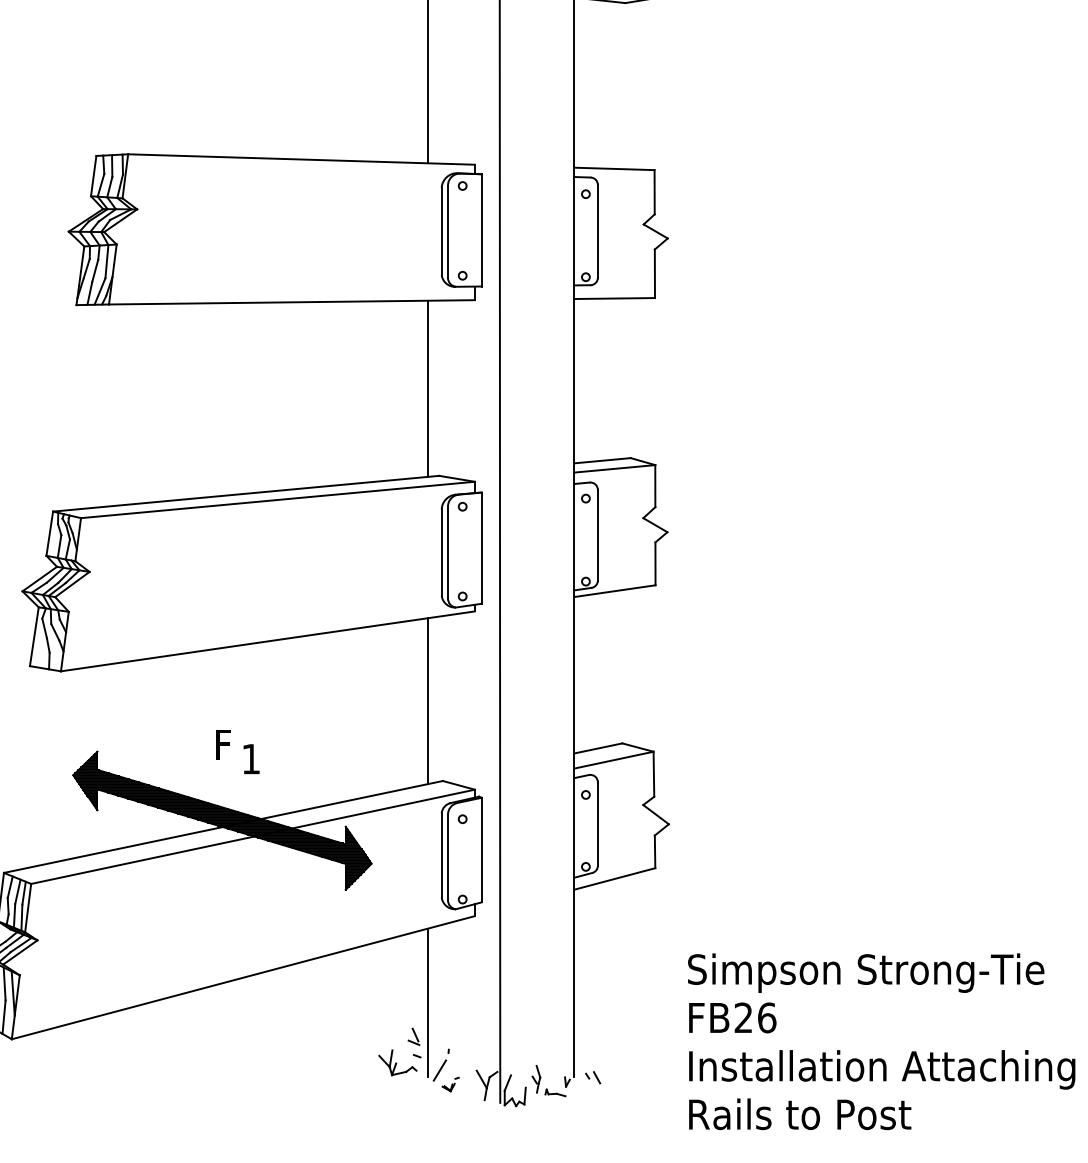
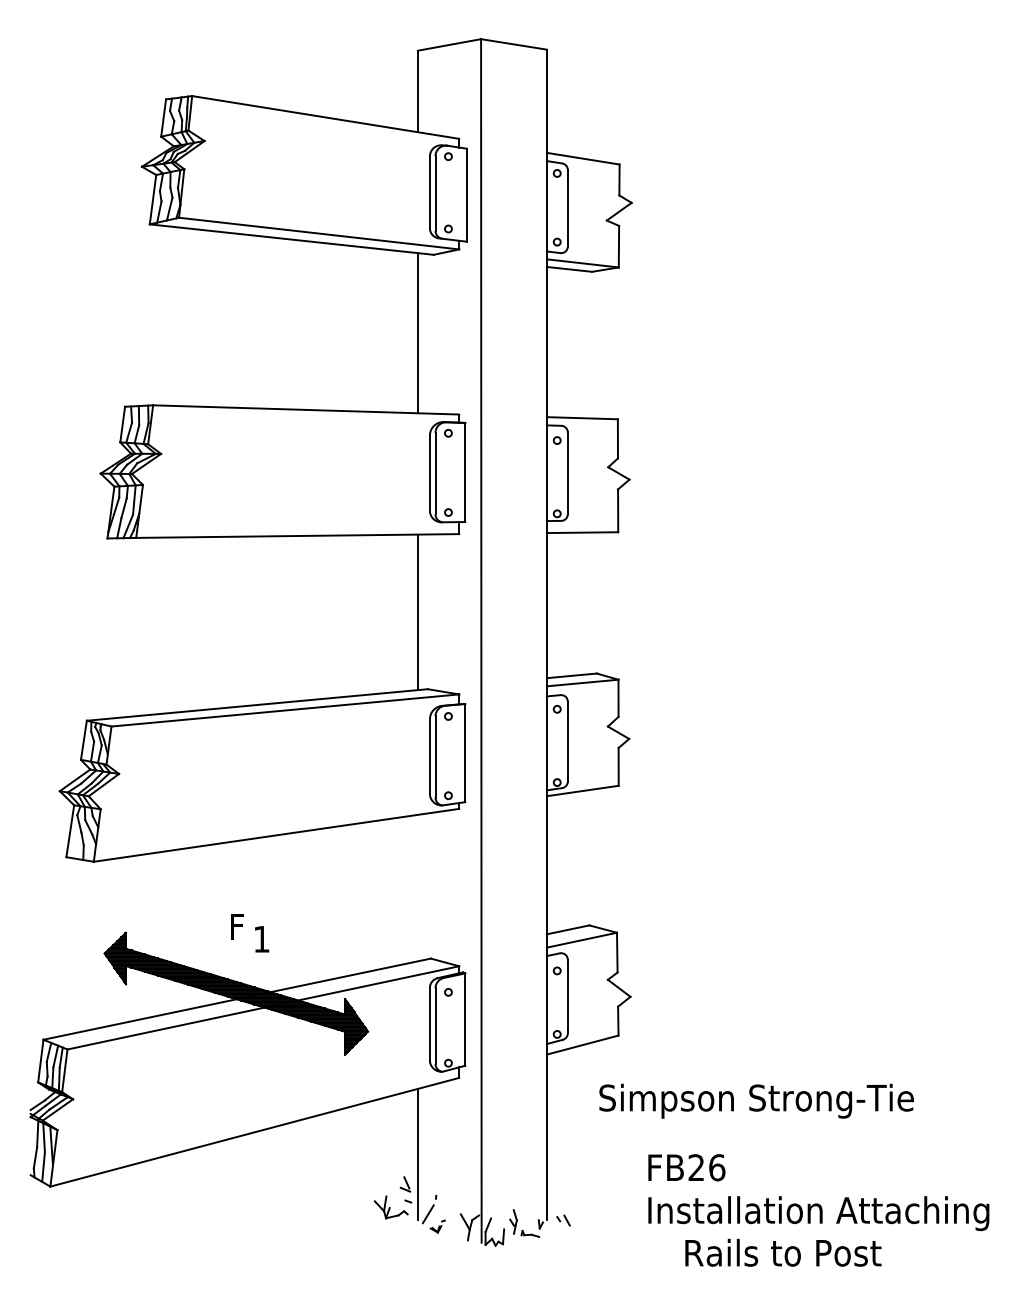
line: (428, 700) -> (418, 887), removed
text: (865, 972) -> (756, 1100), moved
text: (800, 1113) -> (783, 1252), moved

